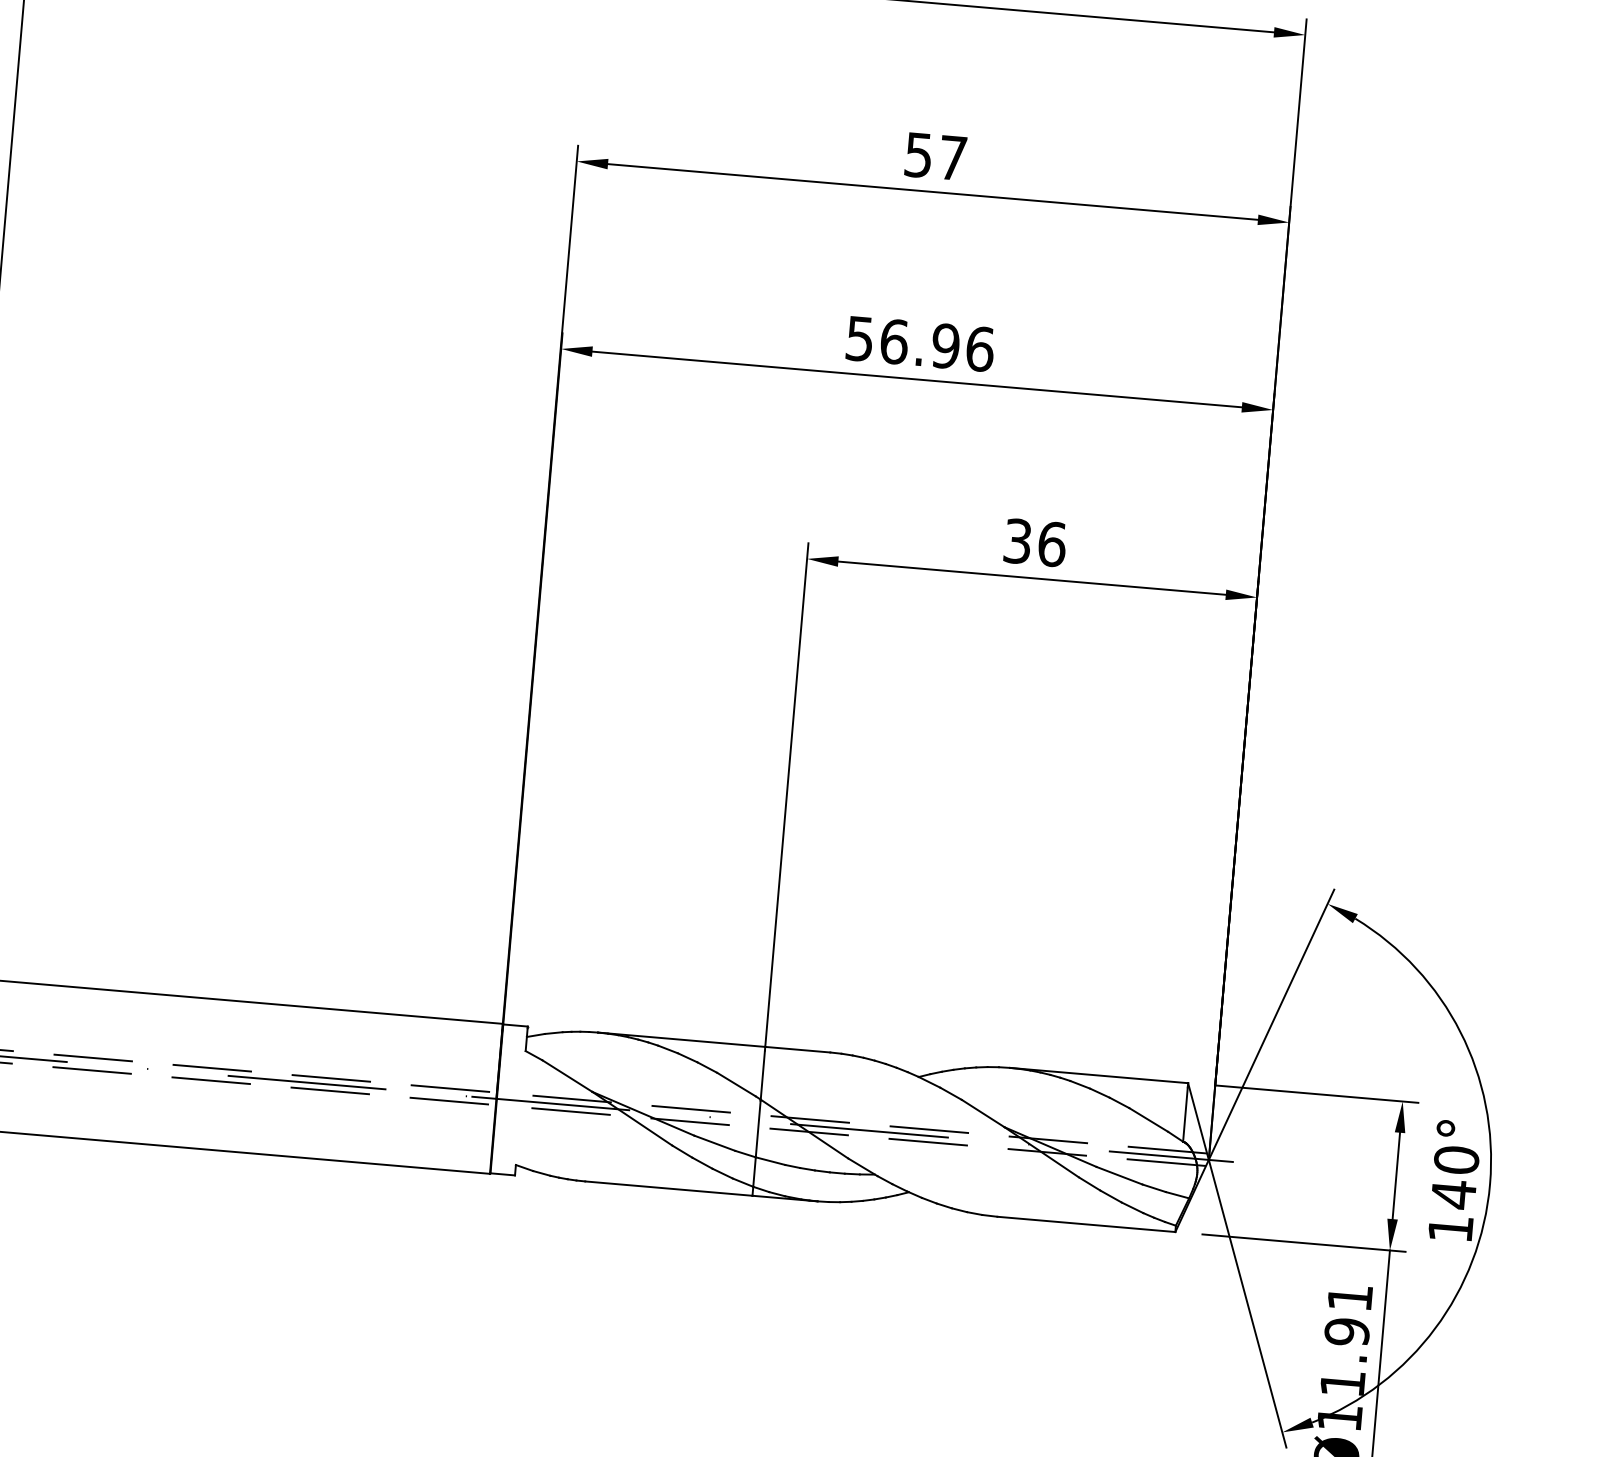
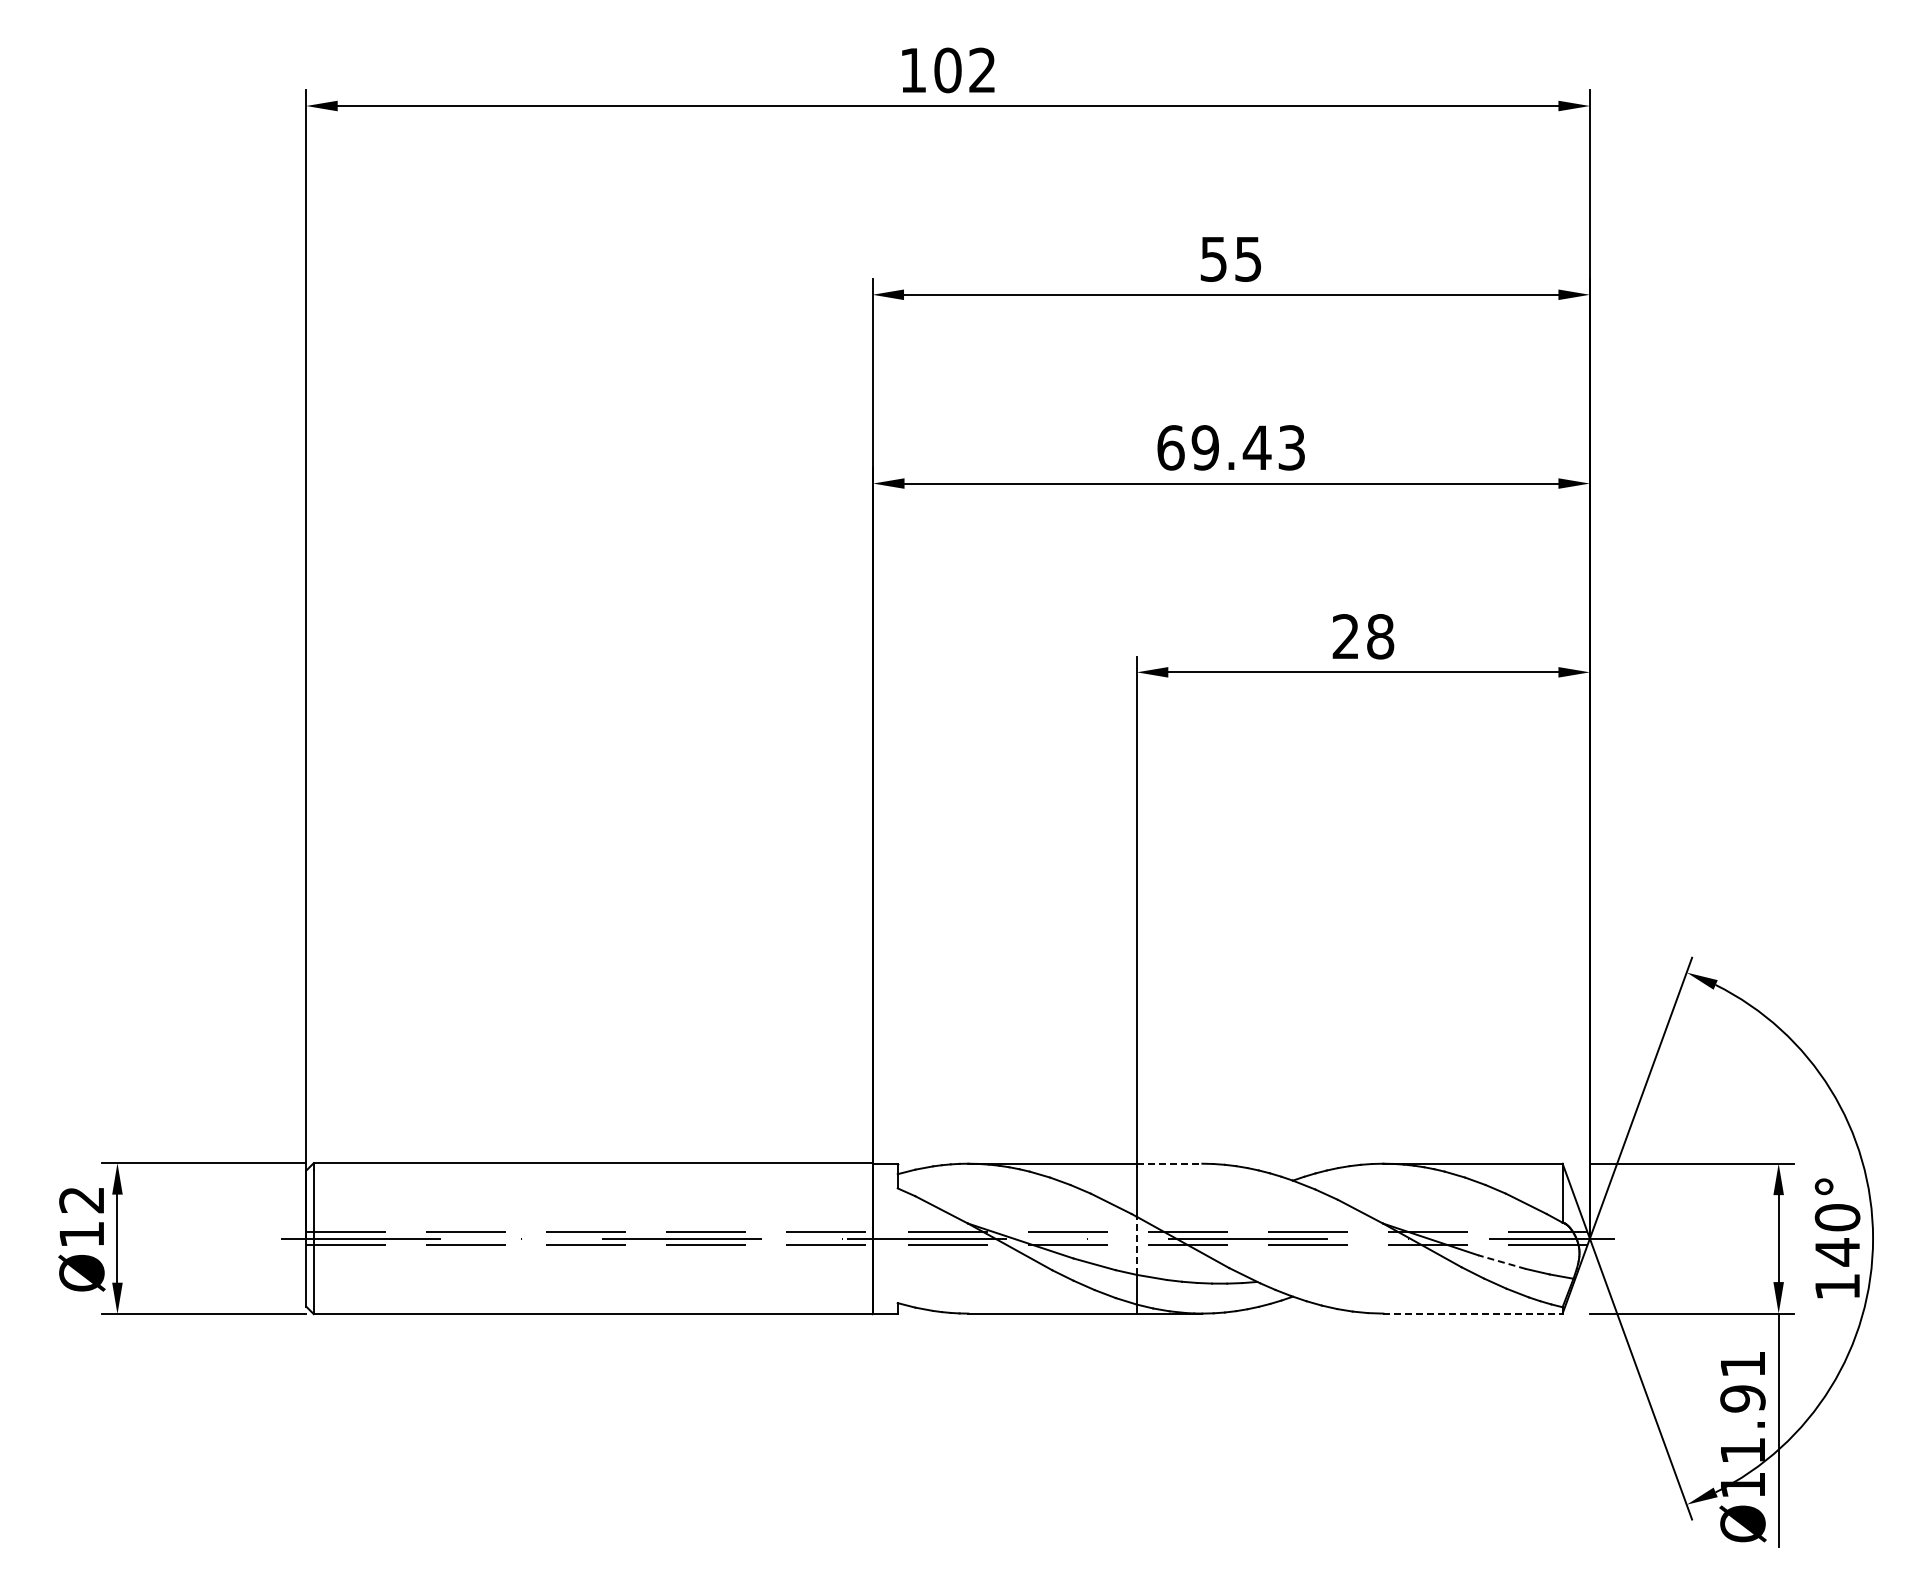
text: (953, 158) -> (1248, 259), 57 -> 55
text: (920, 343) -> (1231, 447), 56.96 -> 69.43
text: (1035, 542) -> (1363, 636), 36 -> 28
line: (797, 1049) -> (1169, 1163), solid -> dashed
line: (757, 1128) -> (1136, 1245), solid -> dashed
line: (1120, 1176) -> (1502, 1262), solid -> dashed
line: (1086, 1224) -> (1473, 1313), solid -> dashed

